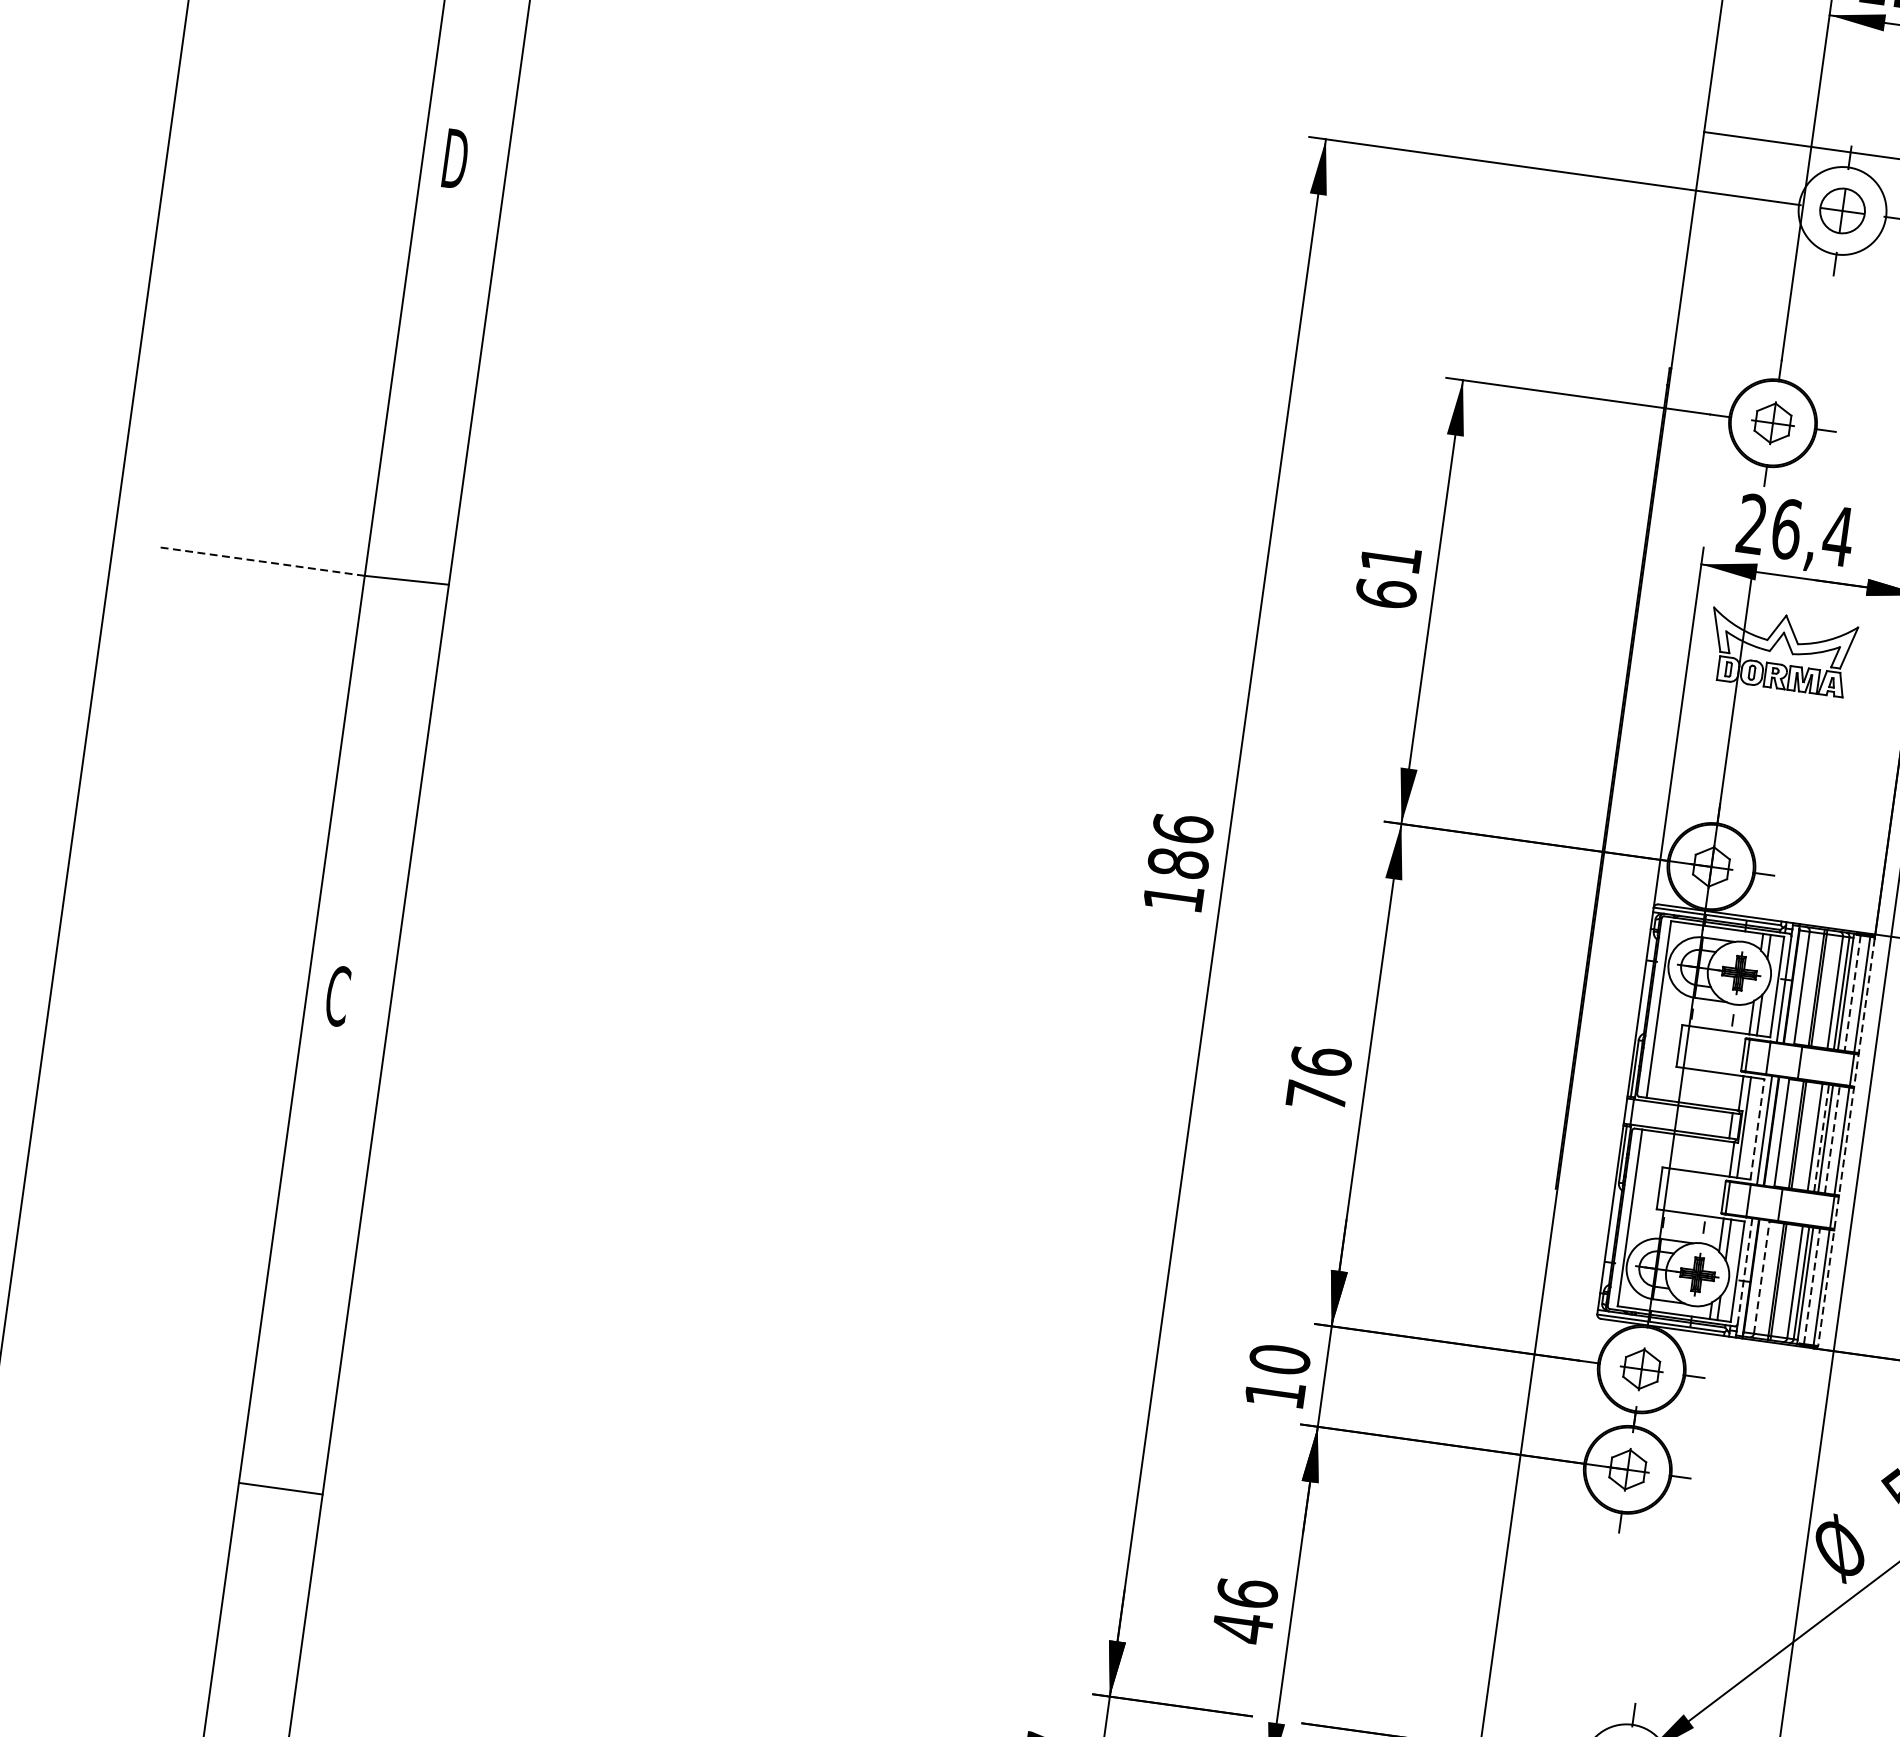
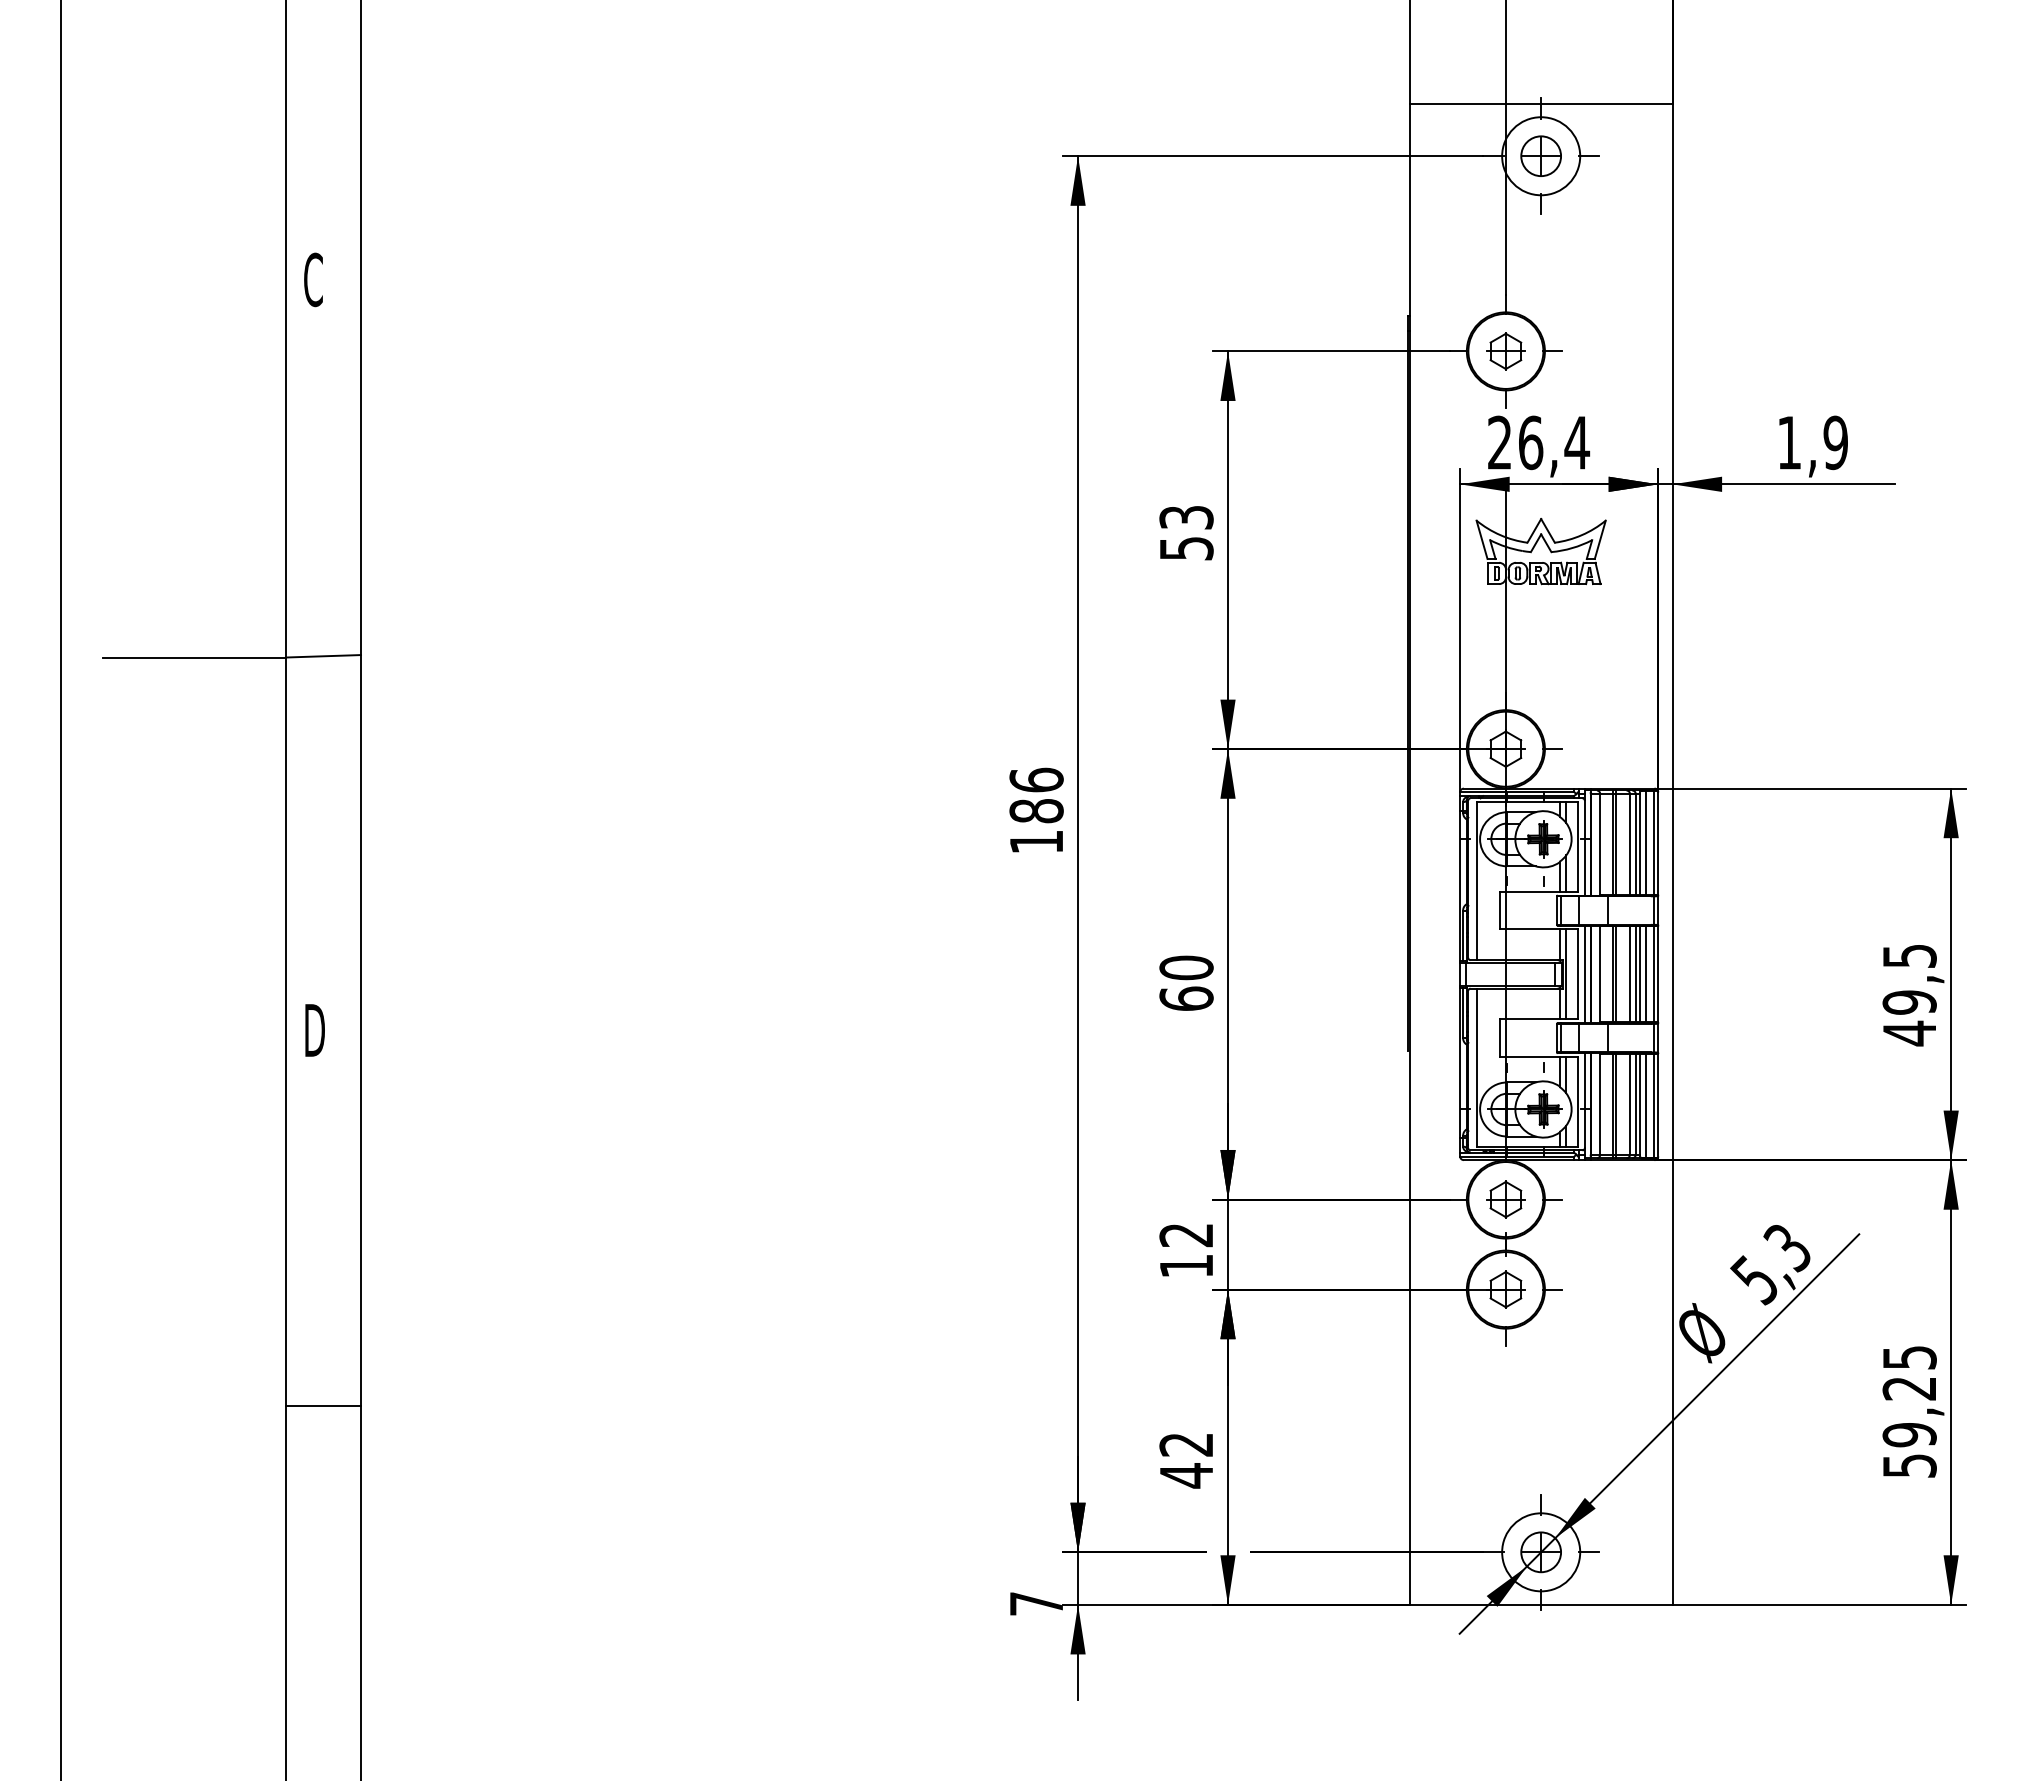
text: (455, 158) -> (314, 279), D -> C
line: (262, 561) -> (194, 657), dashed -> solid
text: (1388, 576) -> (1186, 533), 61 -> 53
line: (1852, 993) -> (1645, 843), dashed -> solid
text: (338, 996) -> (314, 1030), C -> D
text: (1319, 1077) -> (1186, 982), 76 -> 60
line: (1757, 1128) -> (1578, 973), dashed -> solid
line: (1821, 1137) -> (1635, 973), dashed -> solid
line: (1832, 1138) -> (1645, 973), dashed -> solid
line: (1846, 1141) -> (1658, 974), dashed -> solid
line: (1744, 1272) -> (1584, 1101), dashed -> solid
line: (1762, 1276) -> (1600, 1103), dashed -> solid
line: (1812, 1286) -> (1645, 1105), dashed -> solid
text: (1279, 1359) -> (1186, 1235), 10 -> 12
line: (280, 1488) -> (323, 1405), moved
text: (1247, 1593) -> (1186, 1444), 46 -> 42

